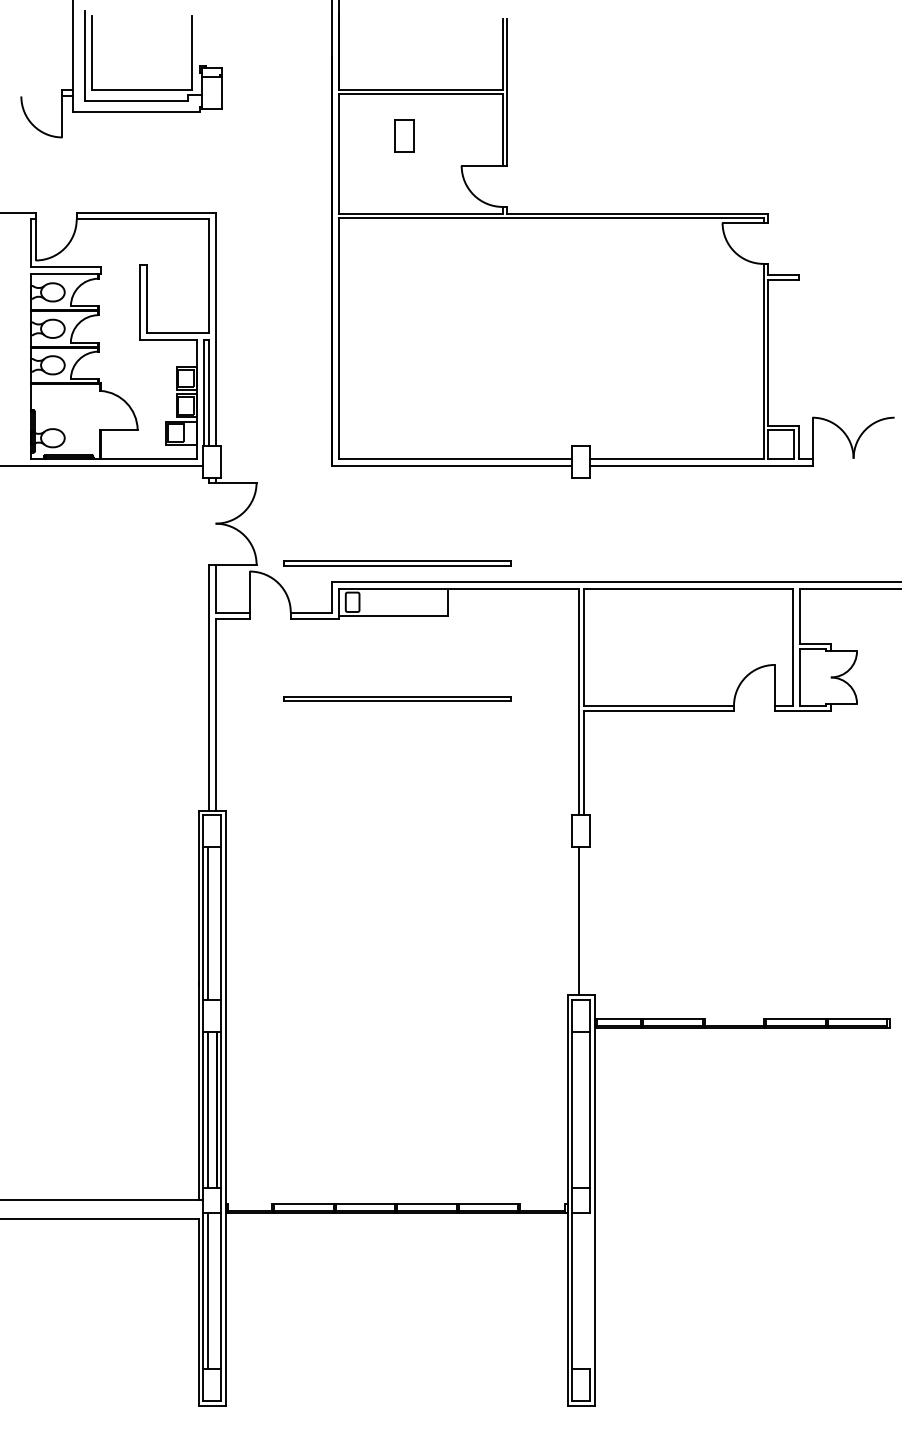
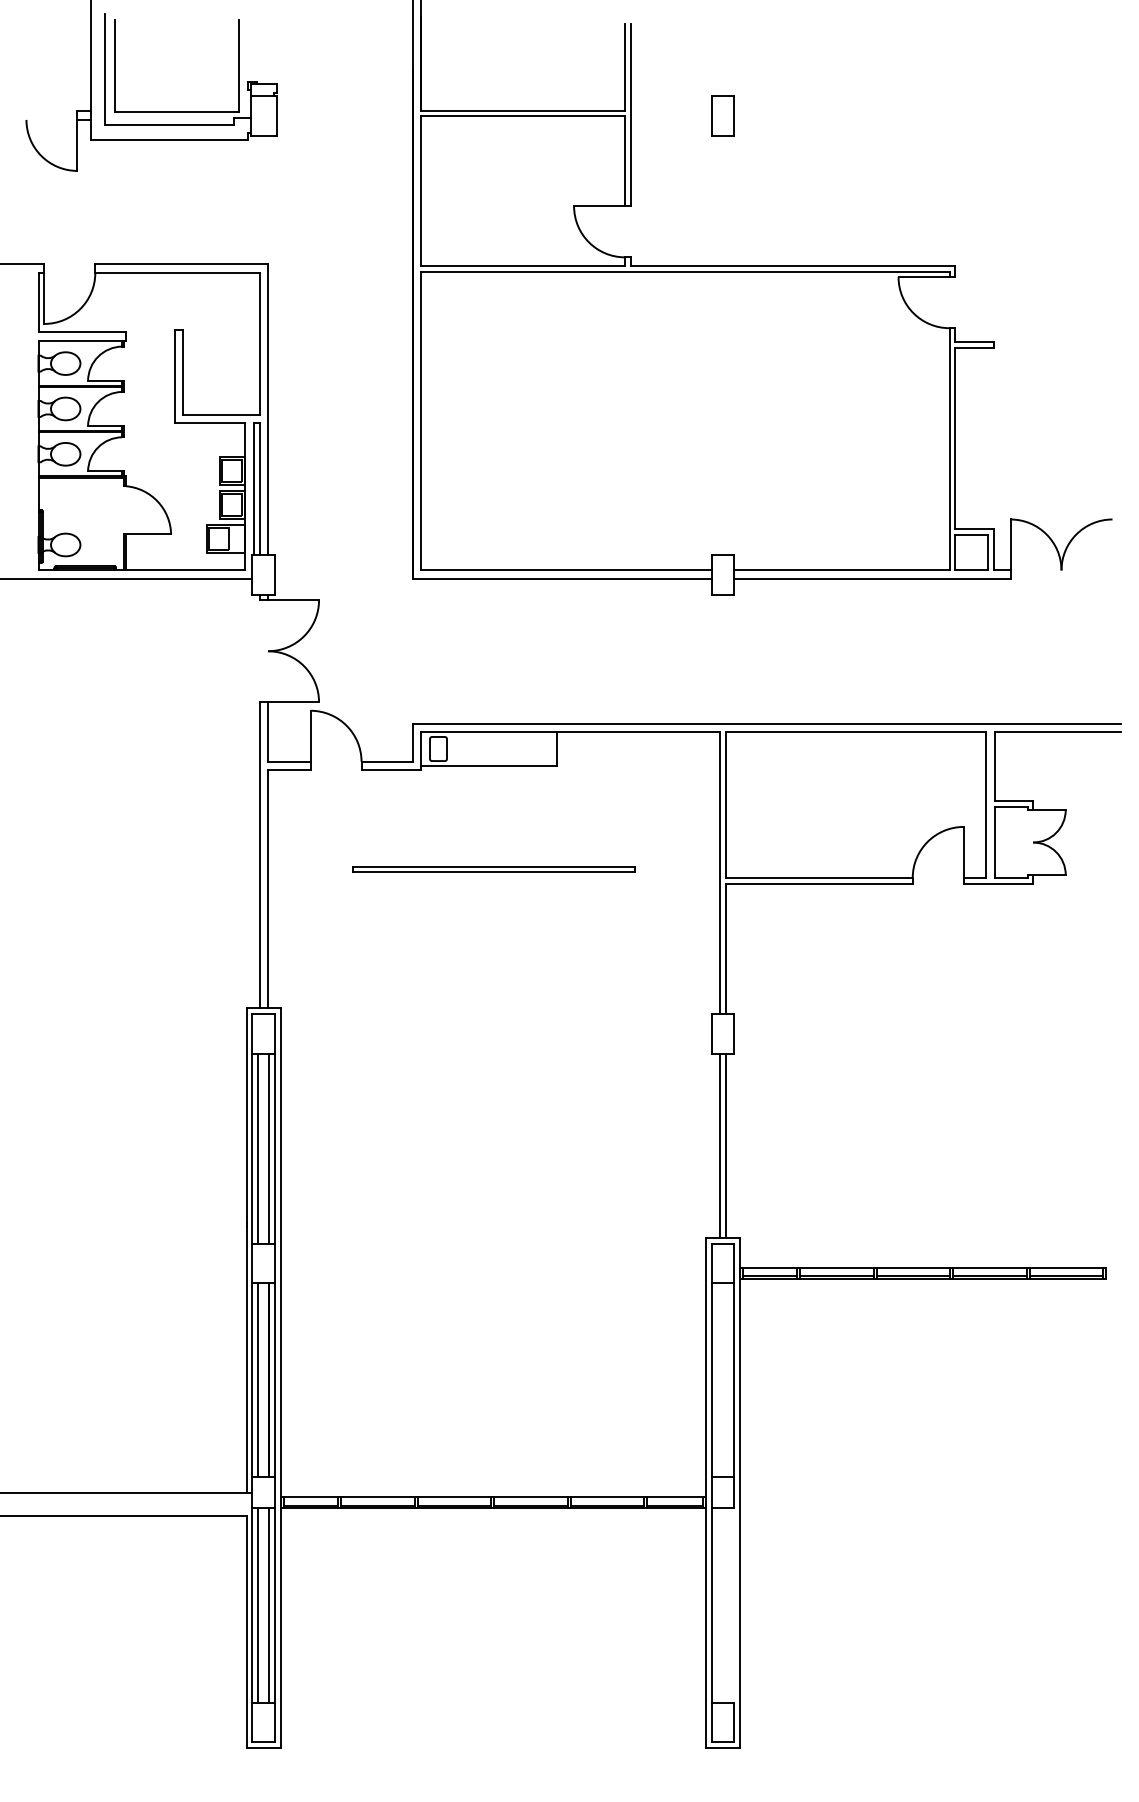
part: (404, 136) -> (722, 115), moved
part: (396, 563) -> (493, 700), removed
line: (583, 921) -> (725, 1145), added
line: (216, 923) -> (269, 1148), added
line: (734, 1019) -> (913, 1267), added
line: (249, 1204) -> (310, 1497), added
line: (543, 1204) -> (675, 1497), added
line: (216, 1290) -> (269, 1605), added

